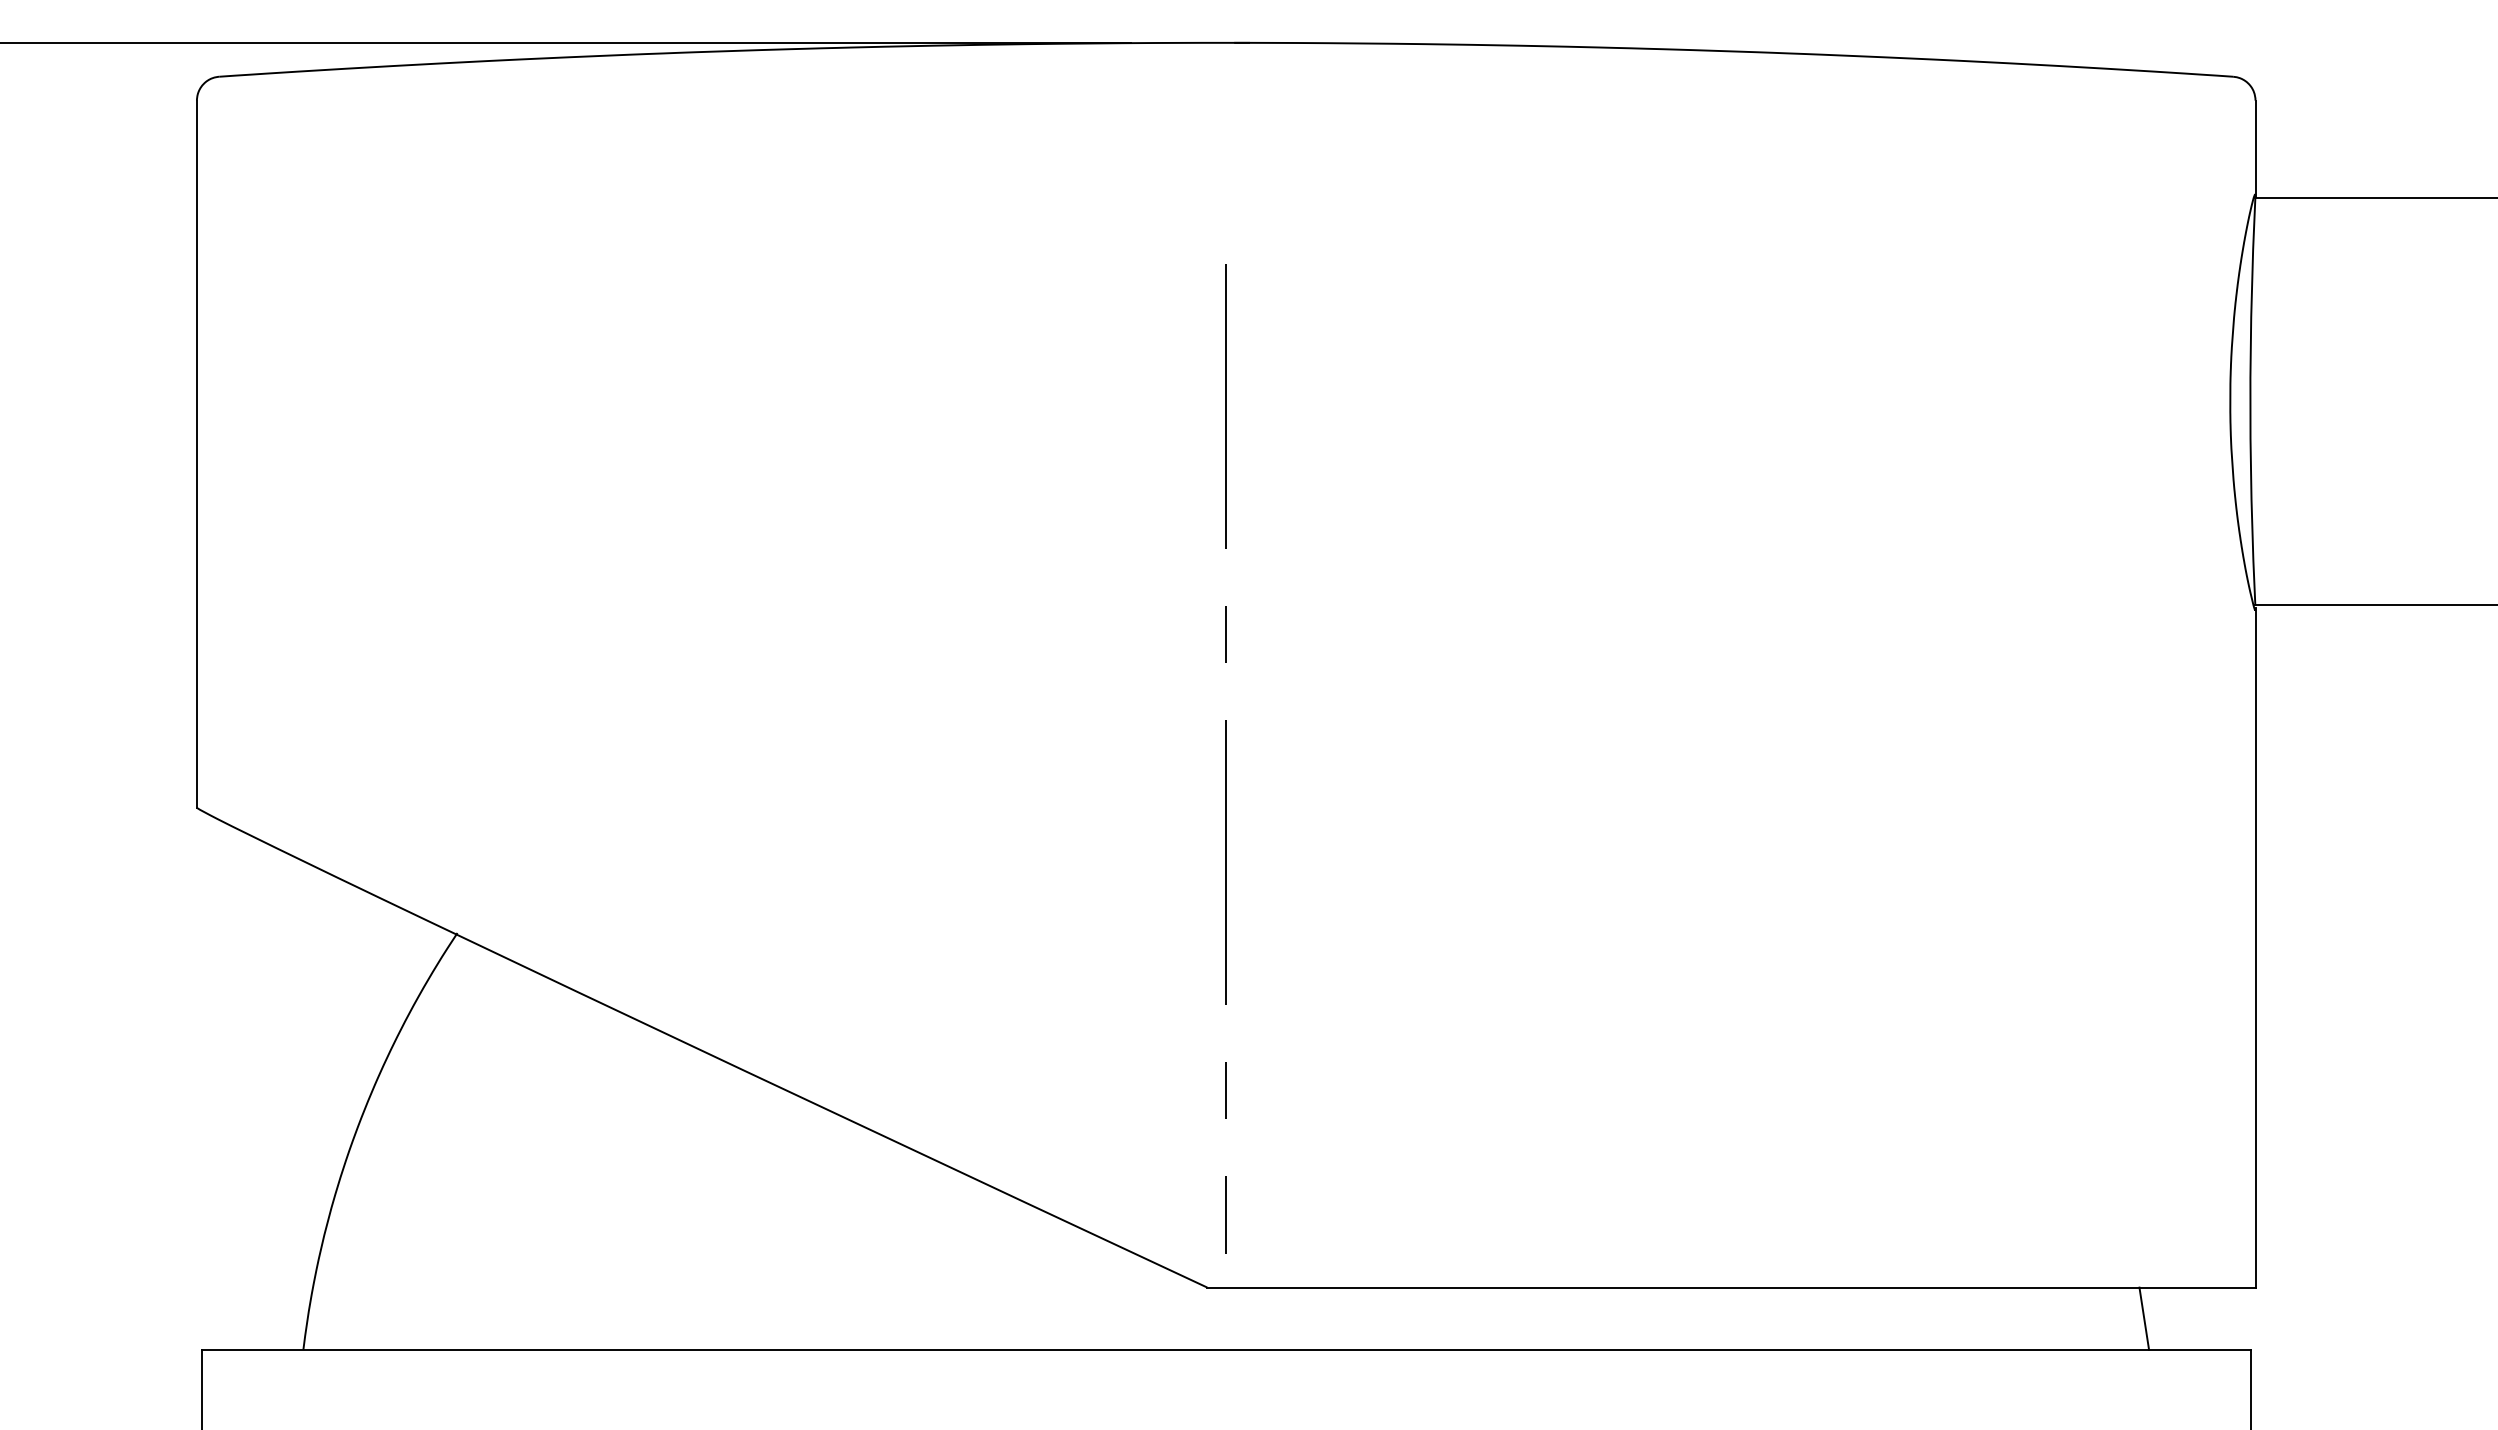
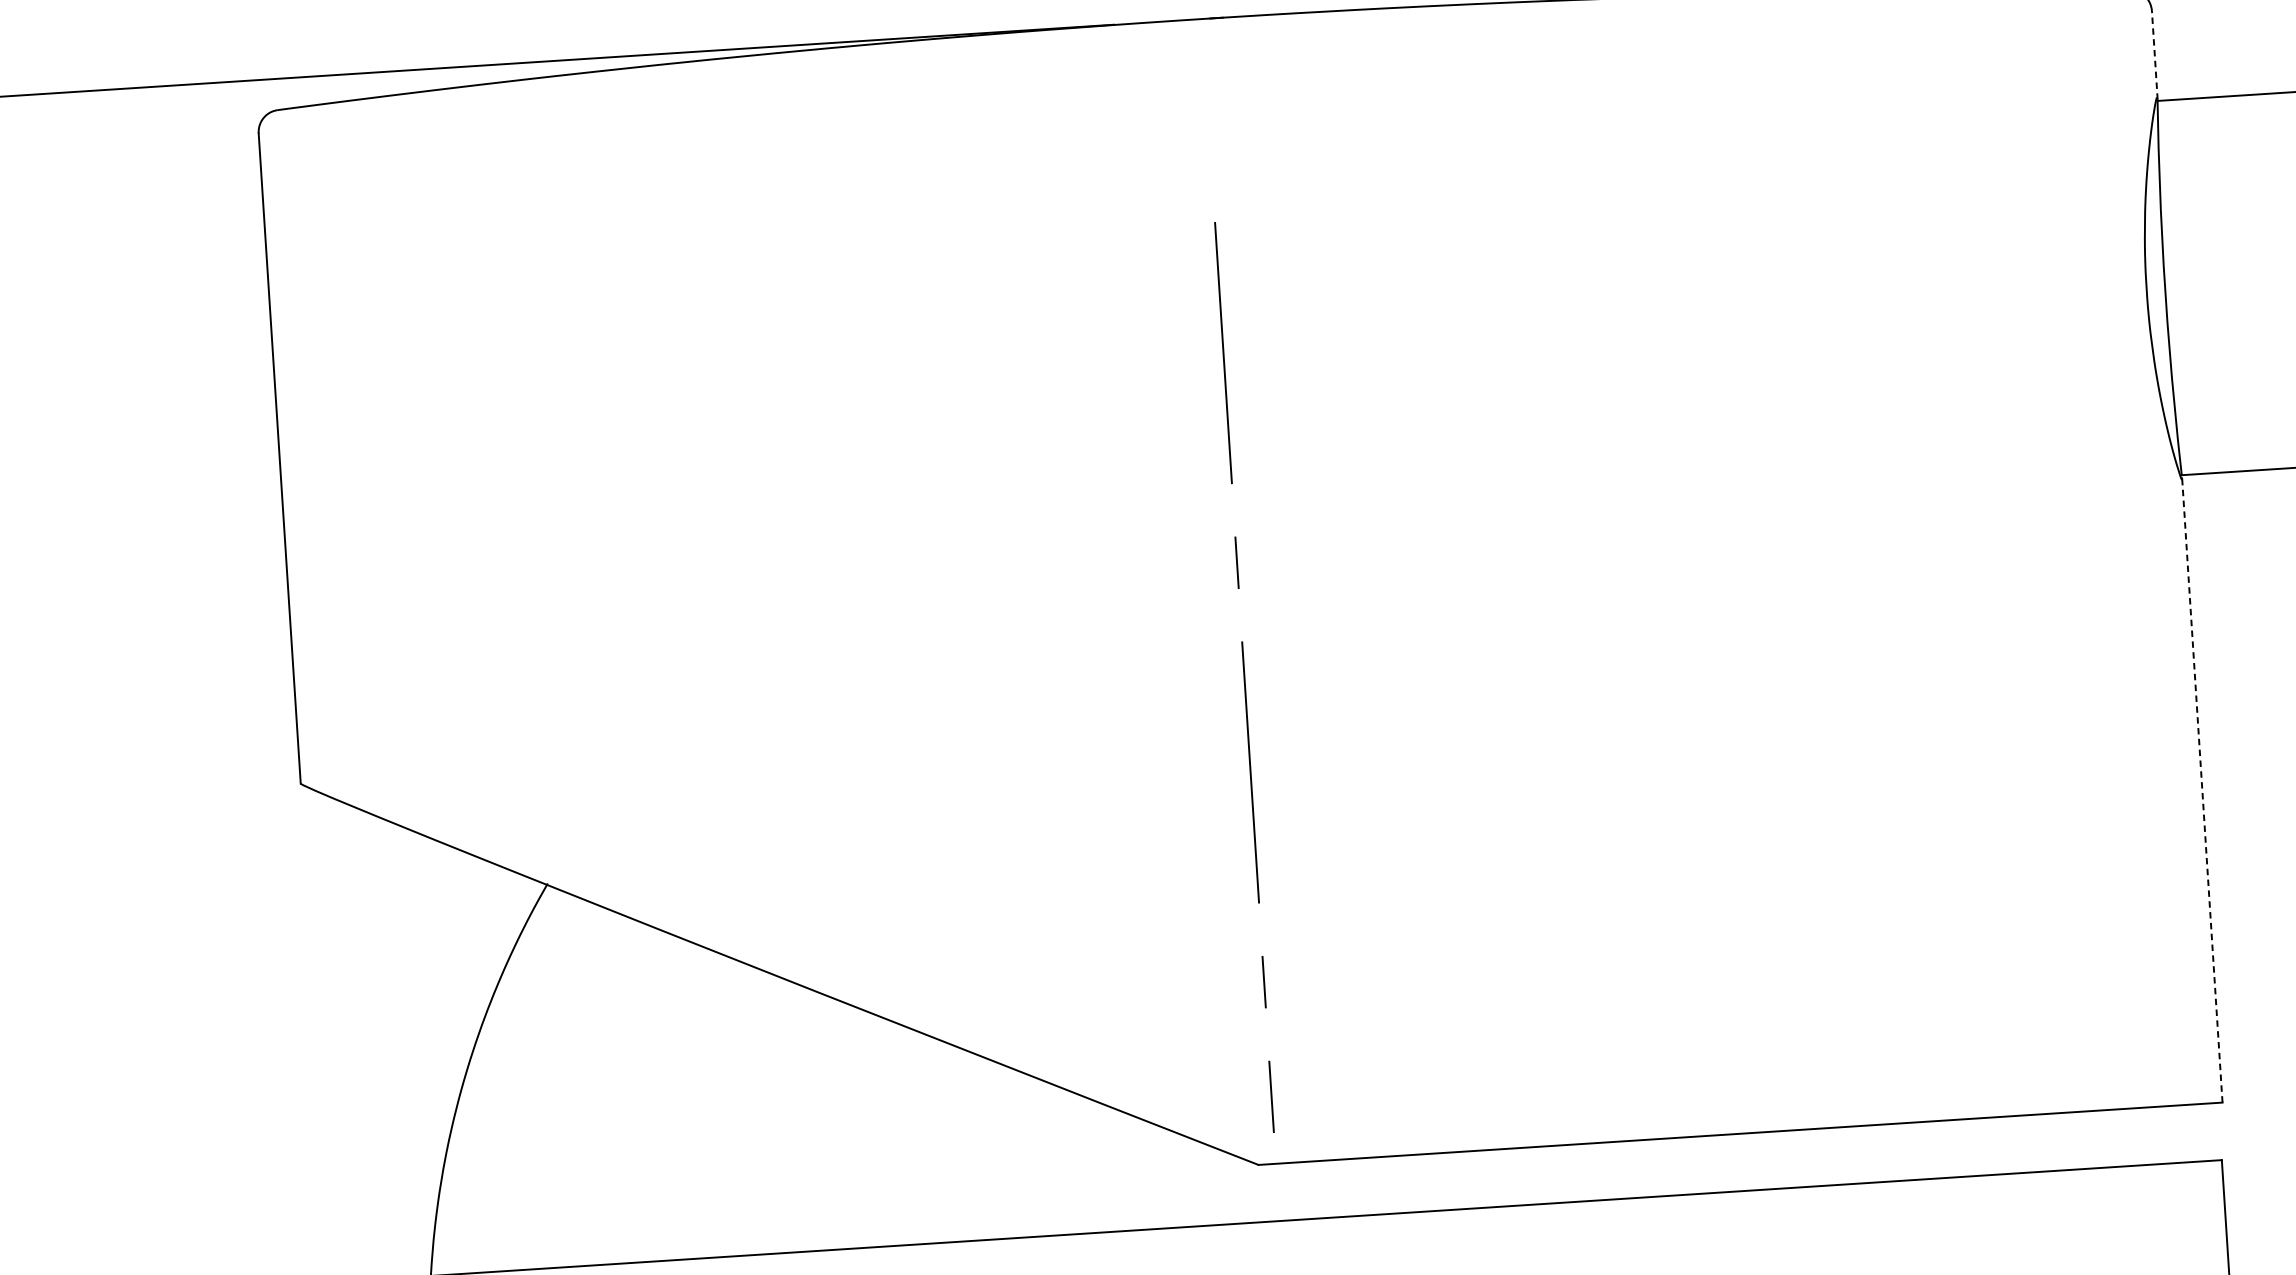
line: (2255, 148) -> (2154, 55), solid -> dashed
line: (2255, 947) -> (2202, 789), solid -> dashed
line: (2144, 1318) -> (2122, 1137), removed

